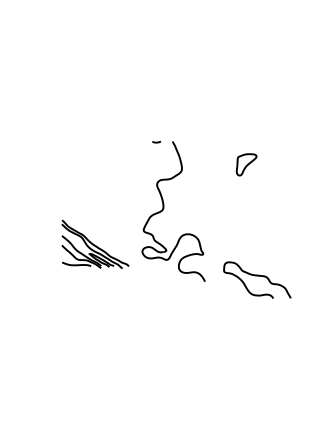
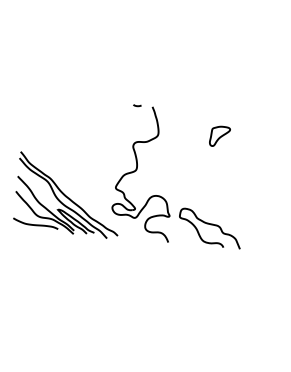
part: (95, 244) -> (68, 195), size x1.67
curve: (257, 276) -> (210, 225), moved

